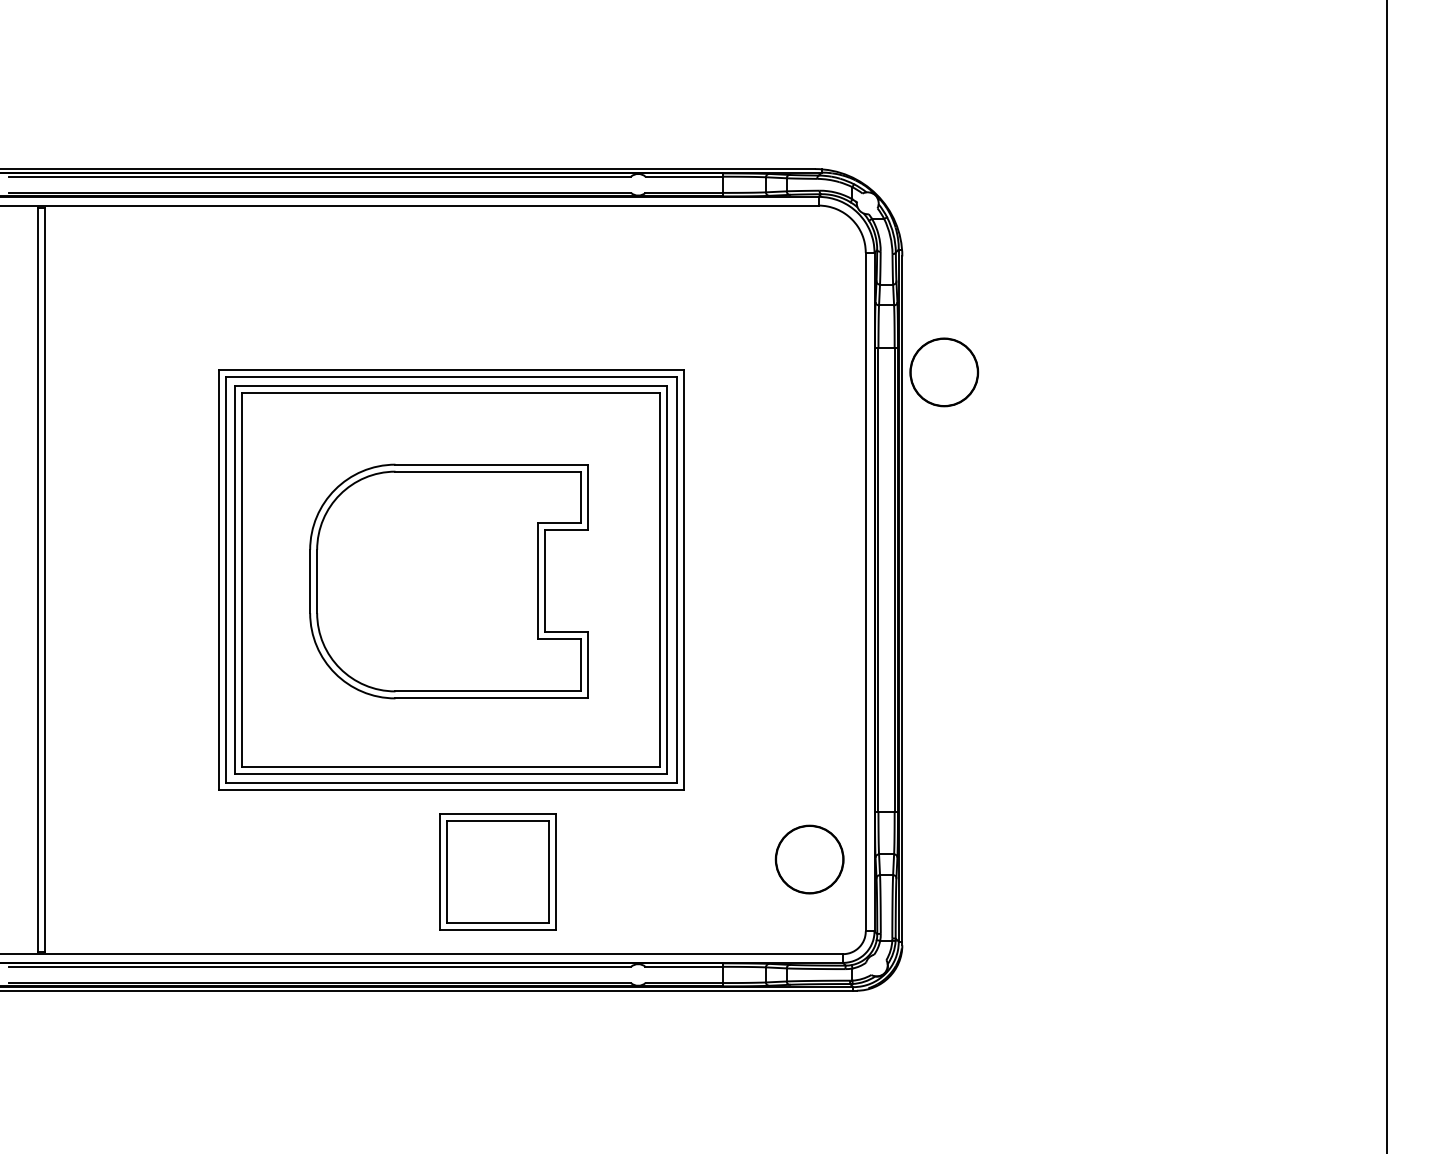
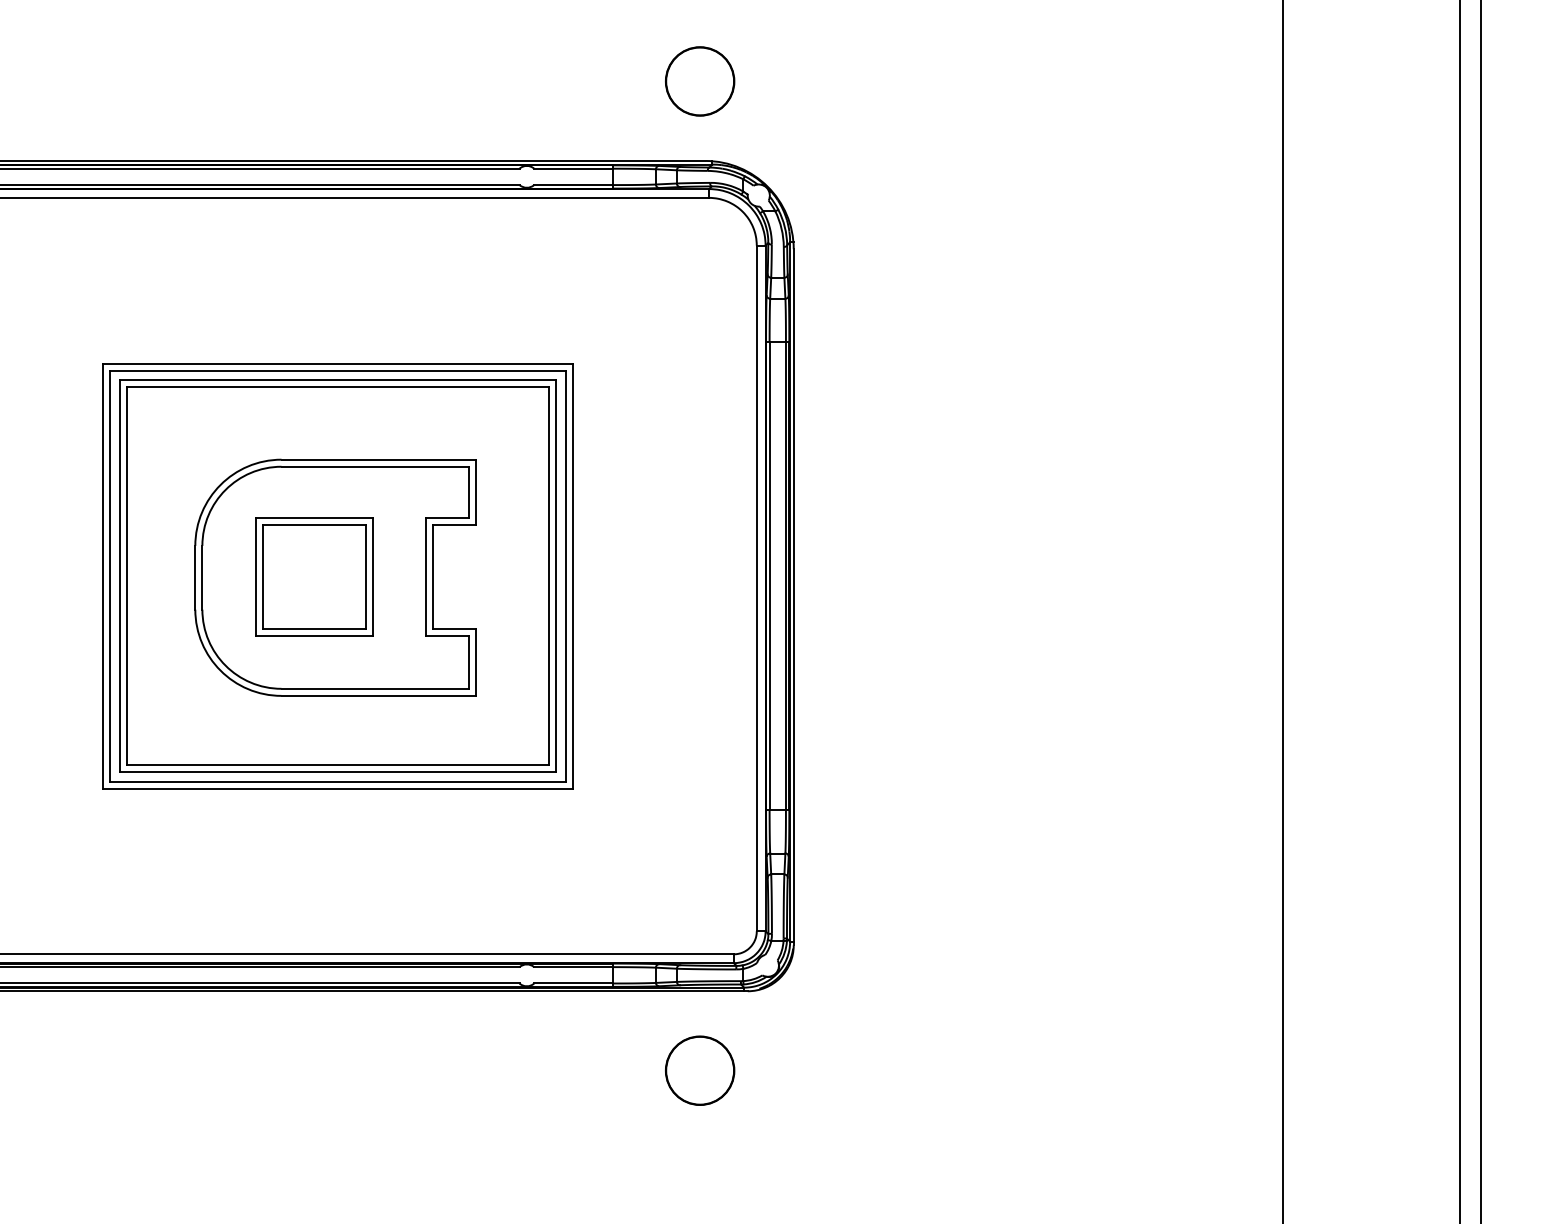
circle: (944, 372) -> (700, 81), moved
circle: (810, 859) -> (700, 1070), moved
part: (498, 871) -> (314, 576), moved

